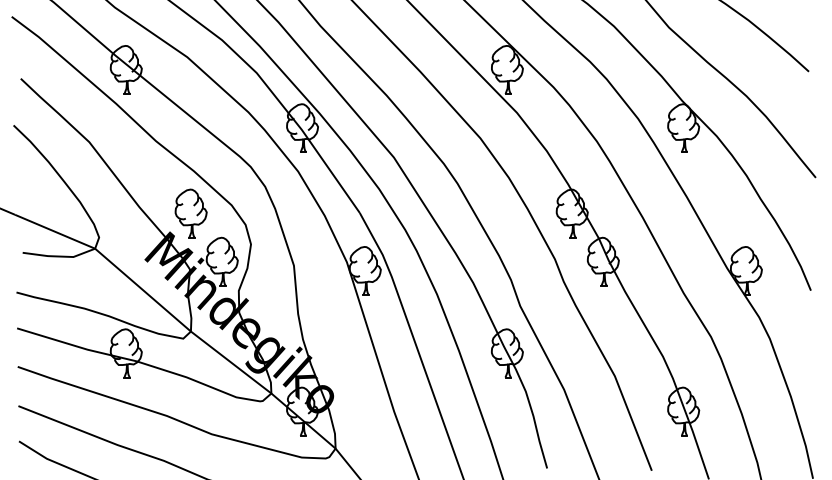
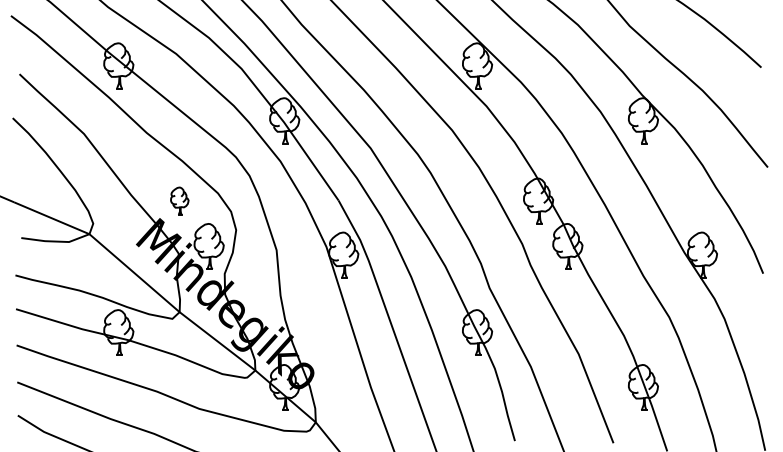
part: (190, 213) -> (179, 201), size x0.6

